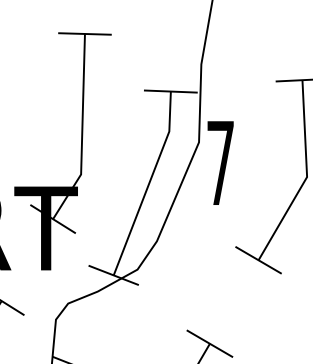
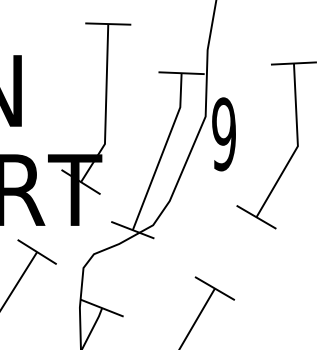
text: (219, 163) -> (223, 134), 7 -> 9

